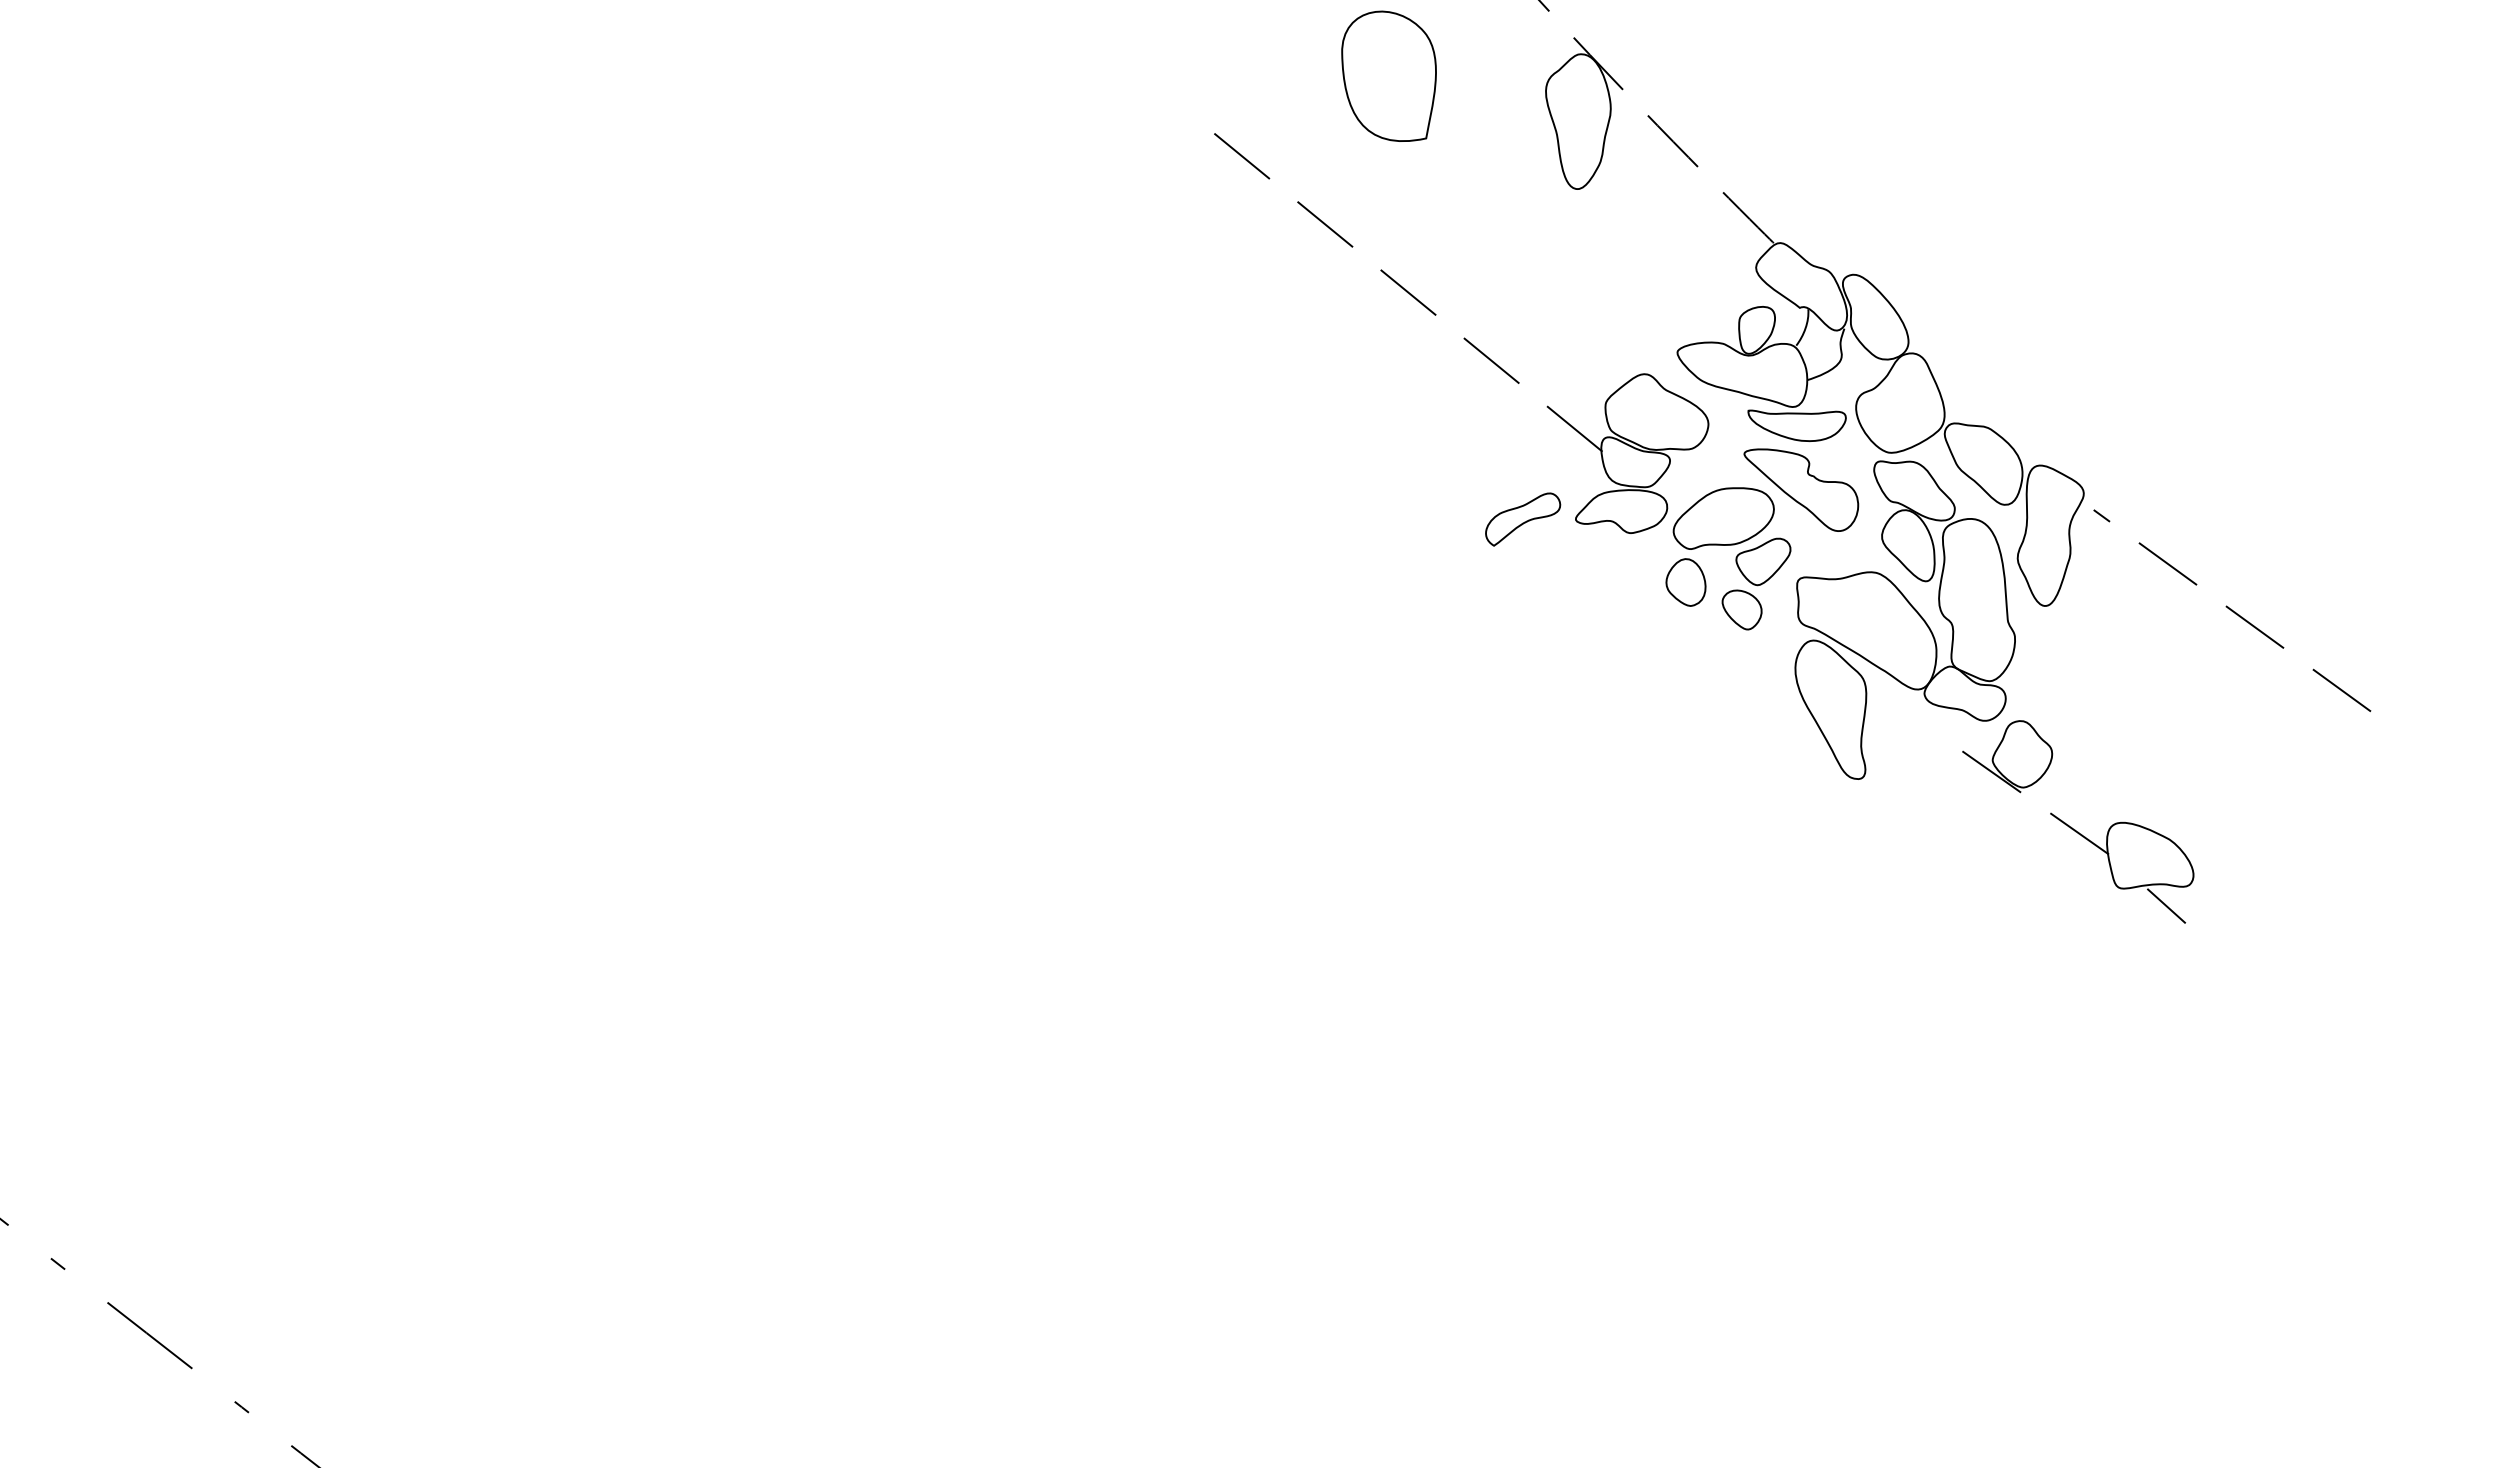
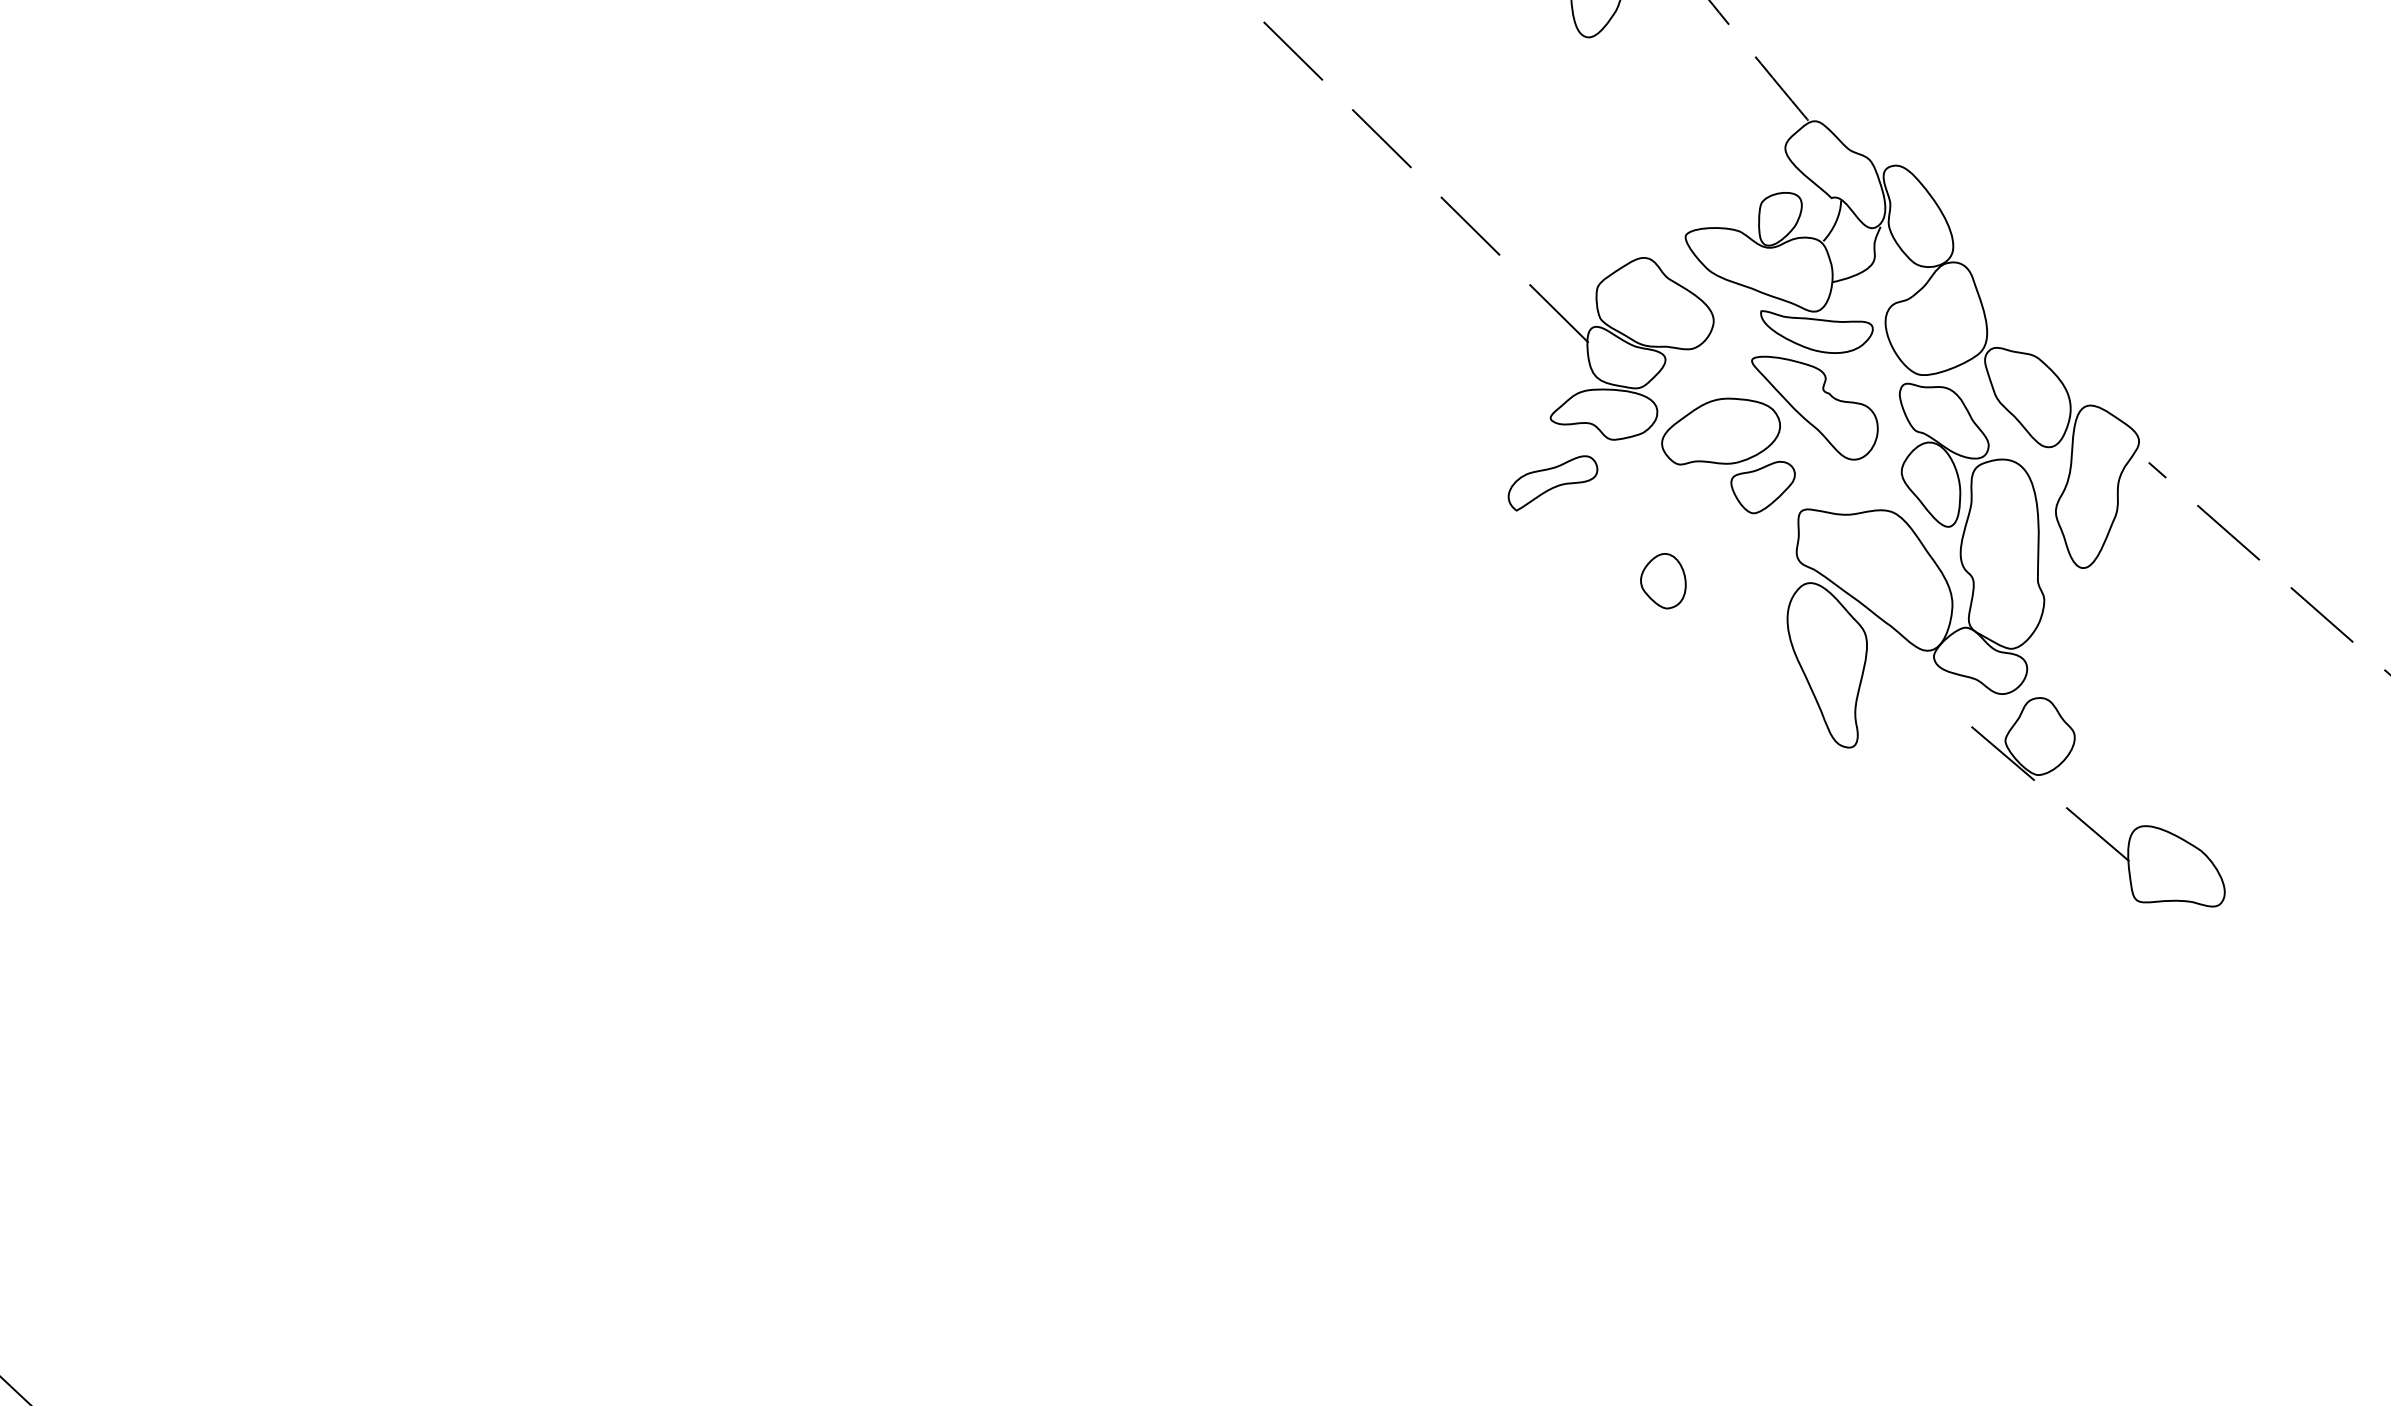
part: (1523, 519) -> (1553, 483), moved
part: (1685, 582) -> (1663, 580), moved
part: (1741, 609) -> (1731, 539), removed
line: (2166, 905) -> (2190, 926), removed

